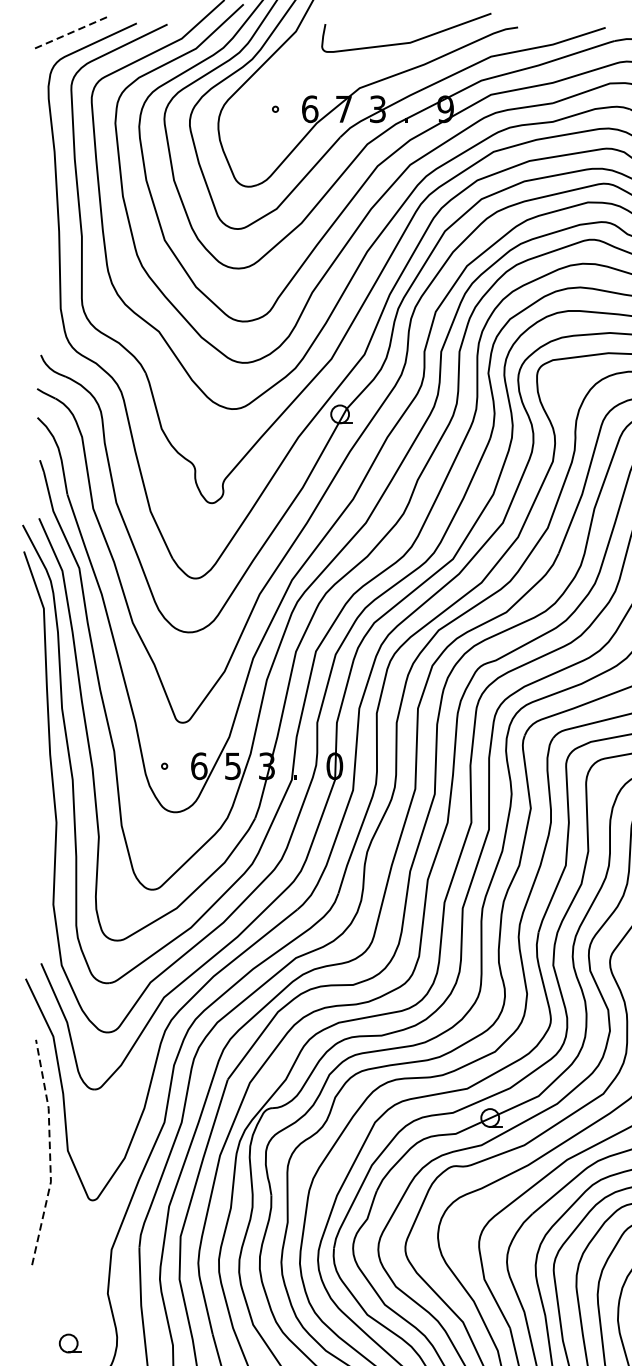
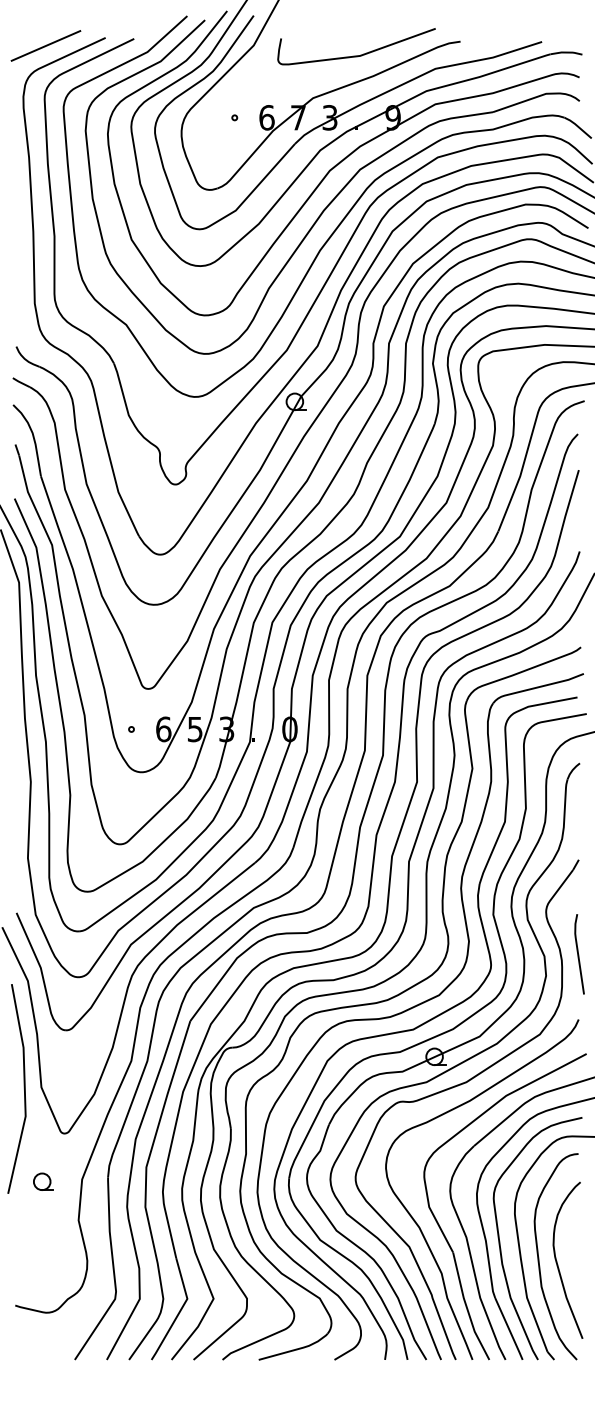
line: (73, 31) -> (46, 45), dashed -> solid
line: (49, 1153) -> (24, 1089), dashed -> solid
part: (70, 1343) -> (43, 1181), moved

